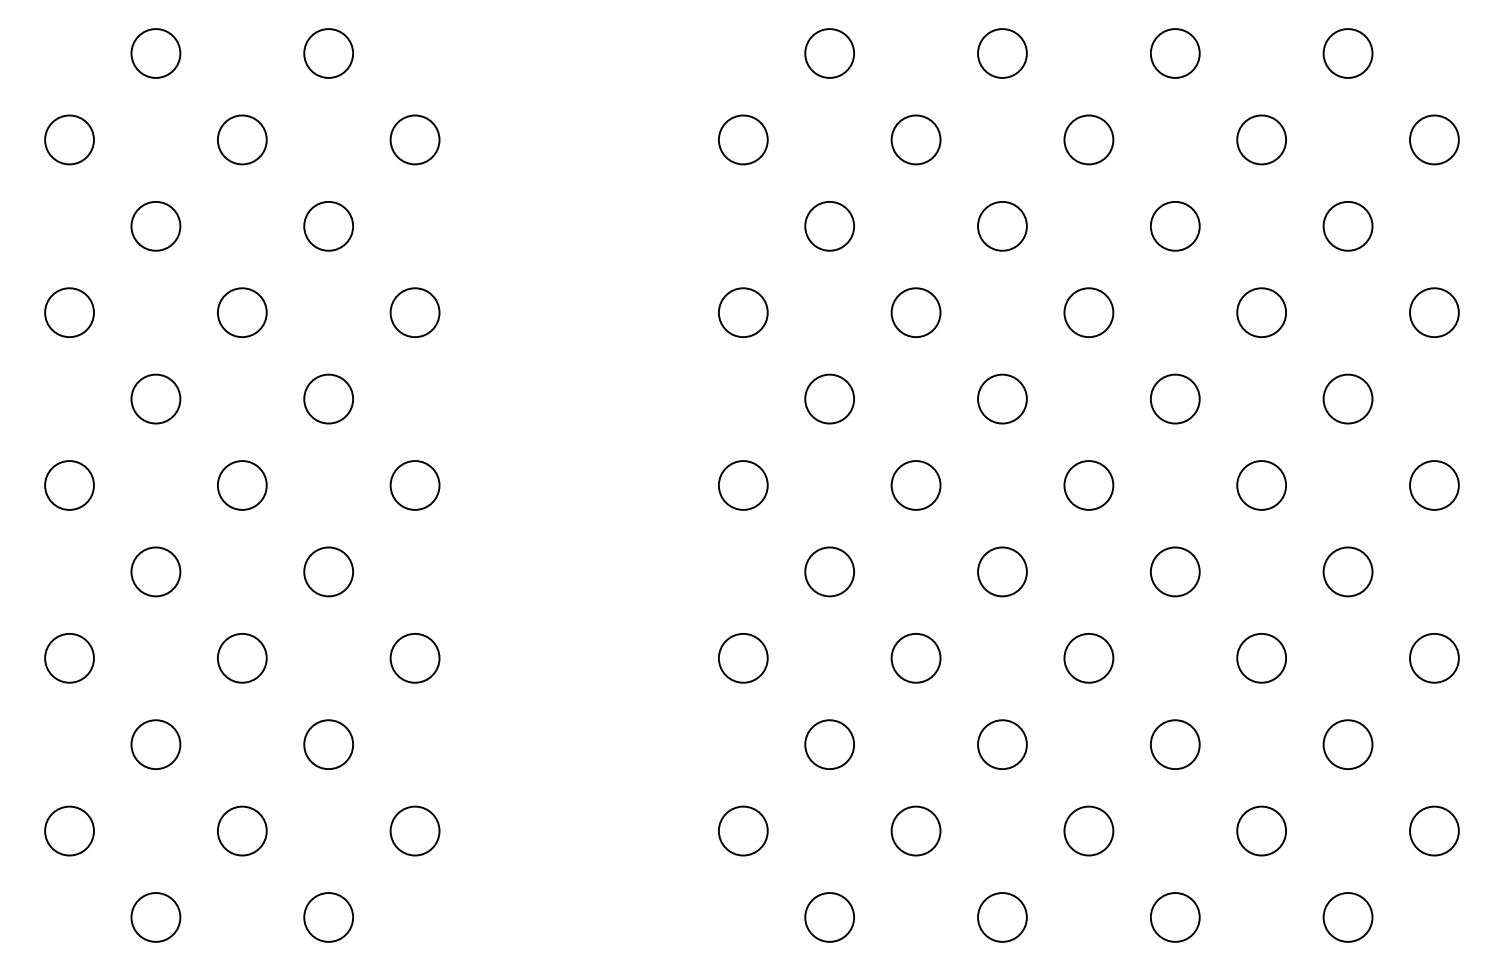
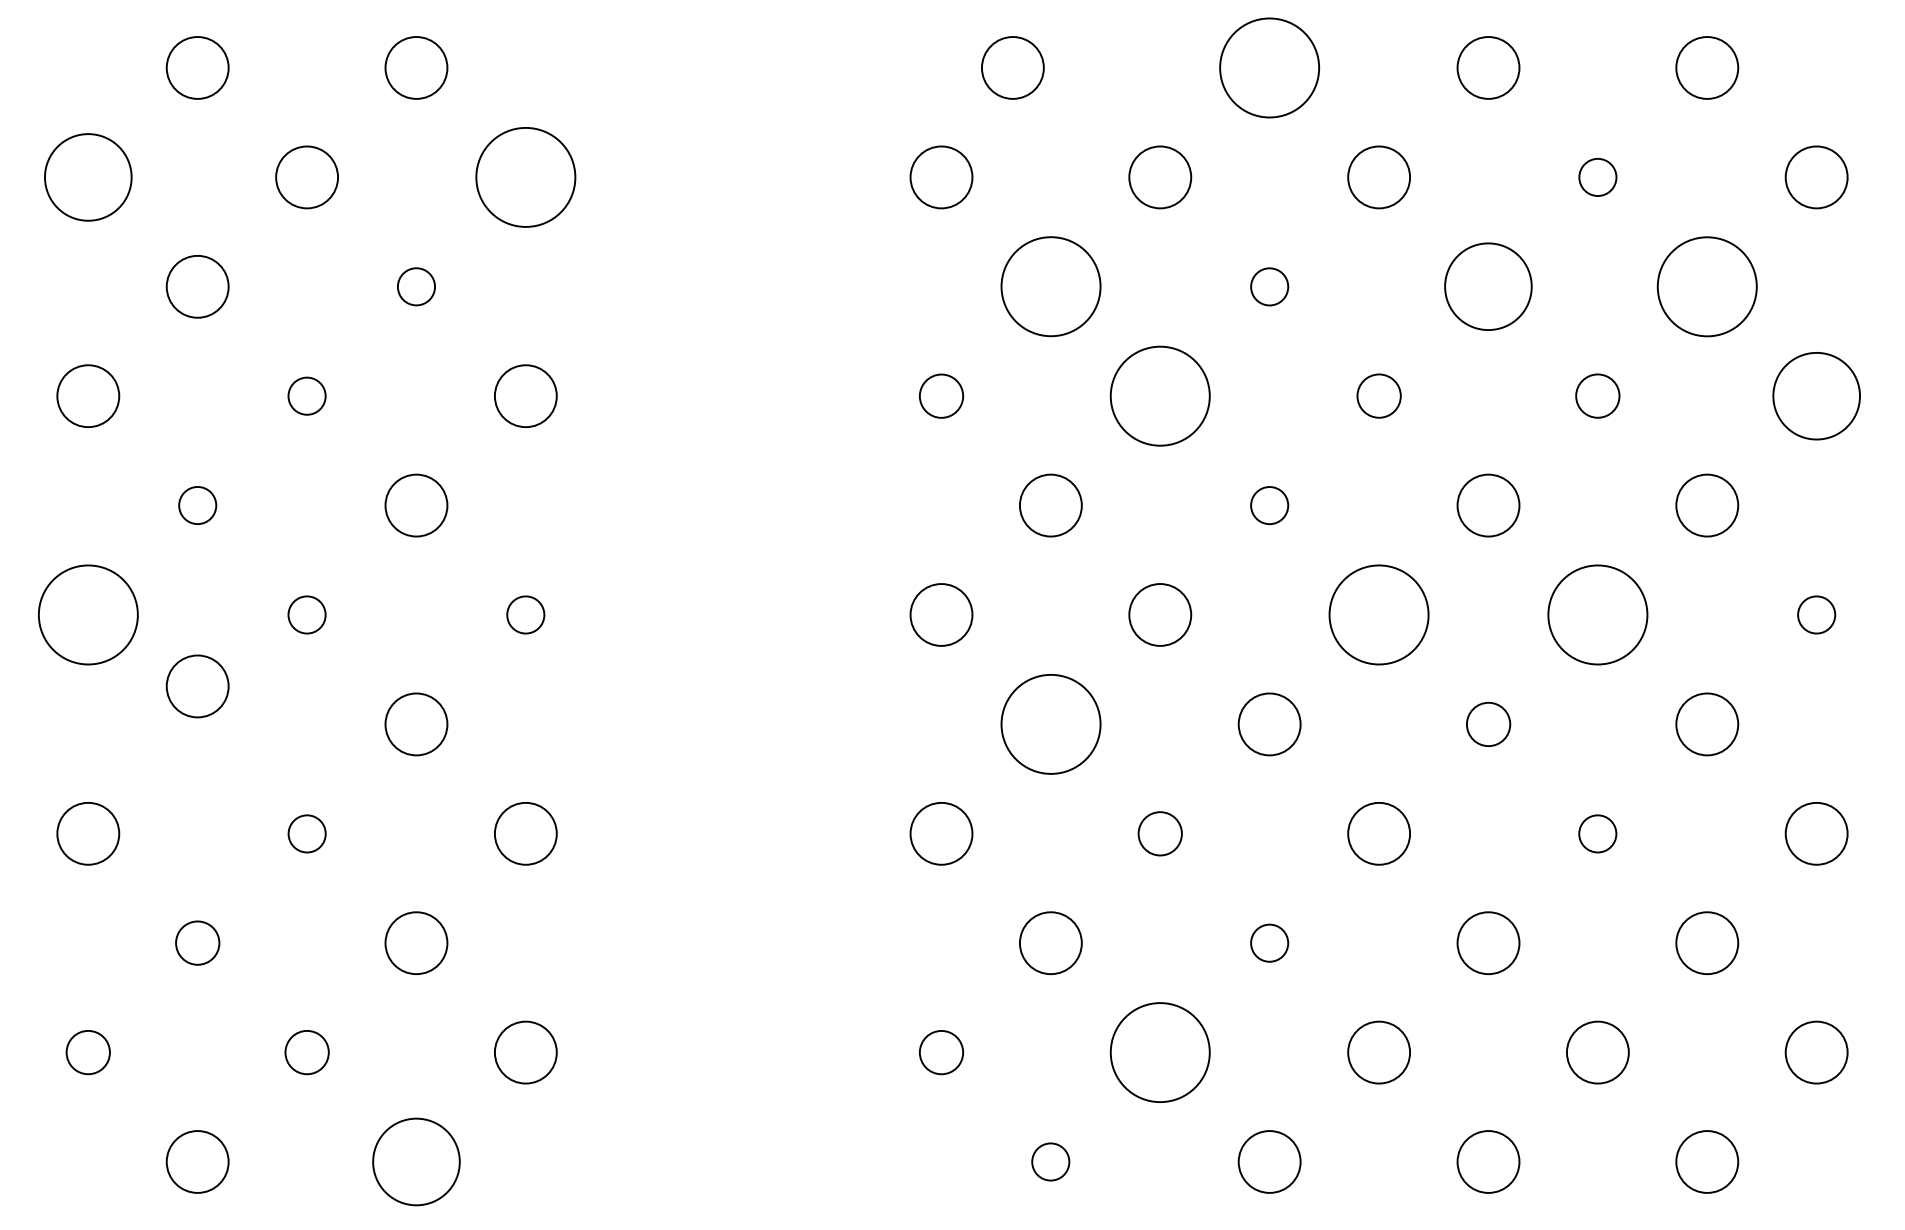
circle: (829, 53) -> (1012, 67), moved
circle: (1002, 53) -> (1269, 67), size x1.6
circle: (69, 139) -> (88, 176), size x1.4
circle: (414, 139) -> (525, 176), size x1.6
circle: (1261, 139) -> (1597, 176), size x0.6
circle: (328, 225) -> (416, 285), size x0.6
circle: (1347, 225) -> (1706, 285), size x1.6
circle: (829, 226) -> (1050, 287), size x1.6
circle: (1002, 226) -> (1269, 287), size x0.6
circle: (1175, 226) -> (1488, 287), size x1.4
circle: (241, 312) -> (306, 395), size x0.6
circle: (742, 312) -> (940, 395), size x0.7
circle: (915, 312) -> (1159, 395), size x1.6
circle: (1088, 312) -> (1378, 395), size x0.7
circle: (1261, 312) -> (1597, 395), size x0.7
circle: (1434, 312) -> (1816, 395), size x1.4
circle: (155, 398) -> (197, 504), size x0.6
circle: (1002, 398) -> (1269, 504), size x0.6
circle: (69, 485) -> (88, 615), size x1.6
circle: (241, 485) -> (306, 615), size x0.6
circle: (414, 485) -> (525, 615), size x0.6
circle: (1088, 485) -> (1378, 615), size x1.6
circle: (1261, 485) -> (1597, 615), size x1.6
circle: (1434, 485) -> (1816, 615), size x0.6
circle: (155, 571) -> (197, 685), moved
circle: (829, 571) -> (1050, 723), size x1.6
circle: (1175, 571) -> (1488, 723), size x0.7
circle: (915, 657) -> (1159, 832), size x0.7
circle: (242, 658) -> (307, 834), size x0.6
circle: (1261, 658) -> (1597, 834), size x0.6
circle: (155, 744) -> (197, 942), size x0.7
circle: (1002, 744) -> (1269, 942), size x0.6
circle: (69, 830) -> (88, 1051), size x0.7
circle: (242, 830) -> (307, 1051), size x0.7
circle: (742, 830) -> (940, 1051), size x0.7
circle: (915, 830) -> (1159, 1051), size x1.6
circle: (328, 917) -> (416, 1162), size x1.4
circle: (829, 917) -> (1050, 1162), size x0.6

